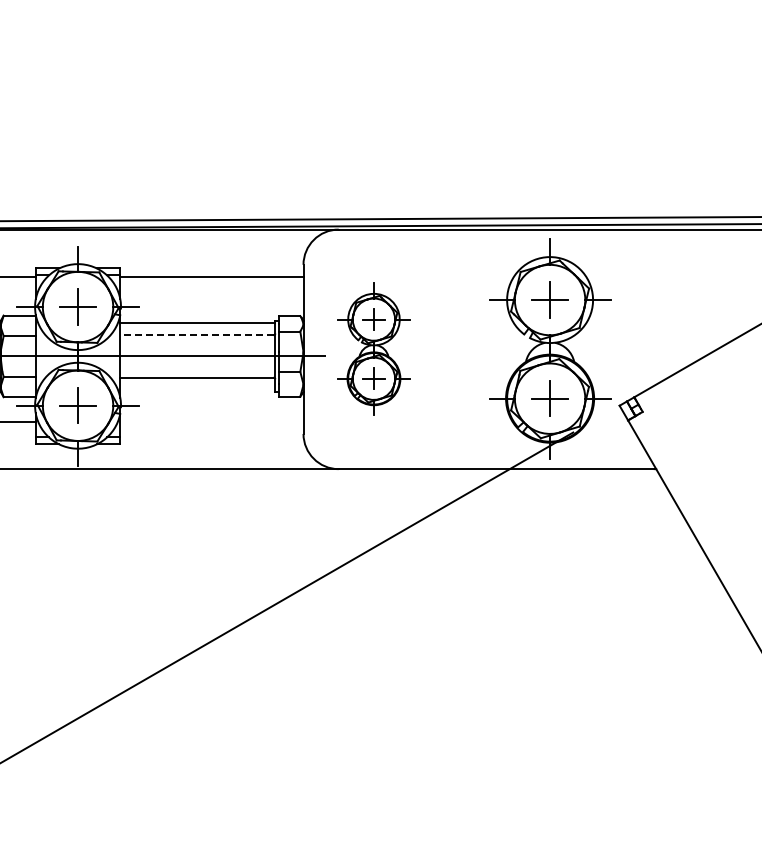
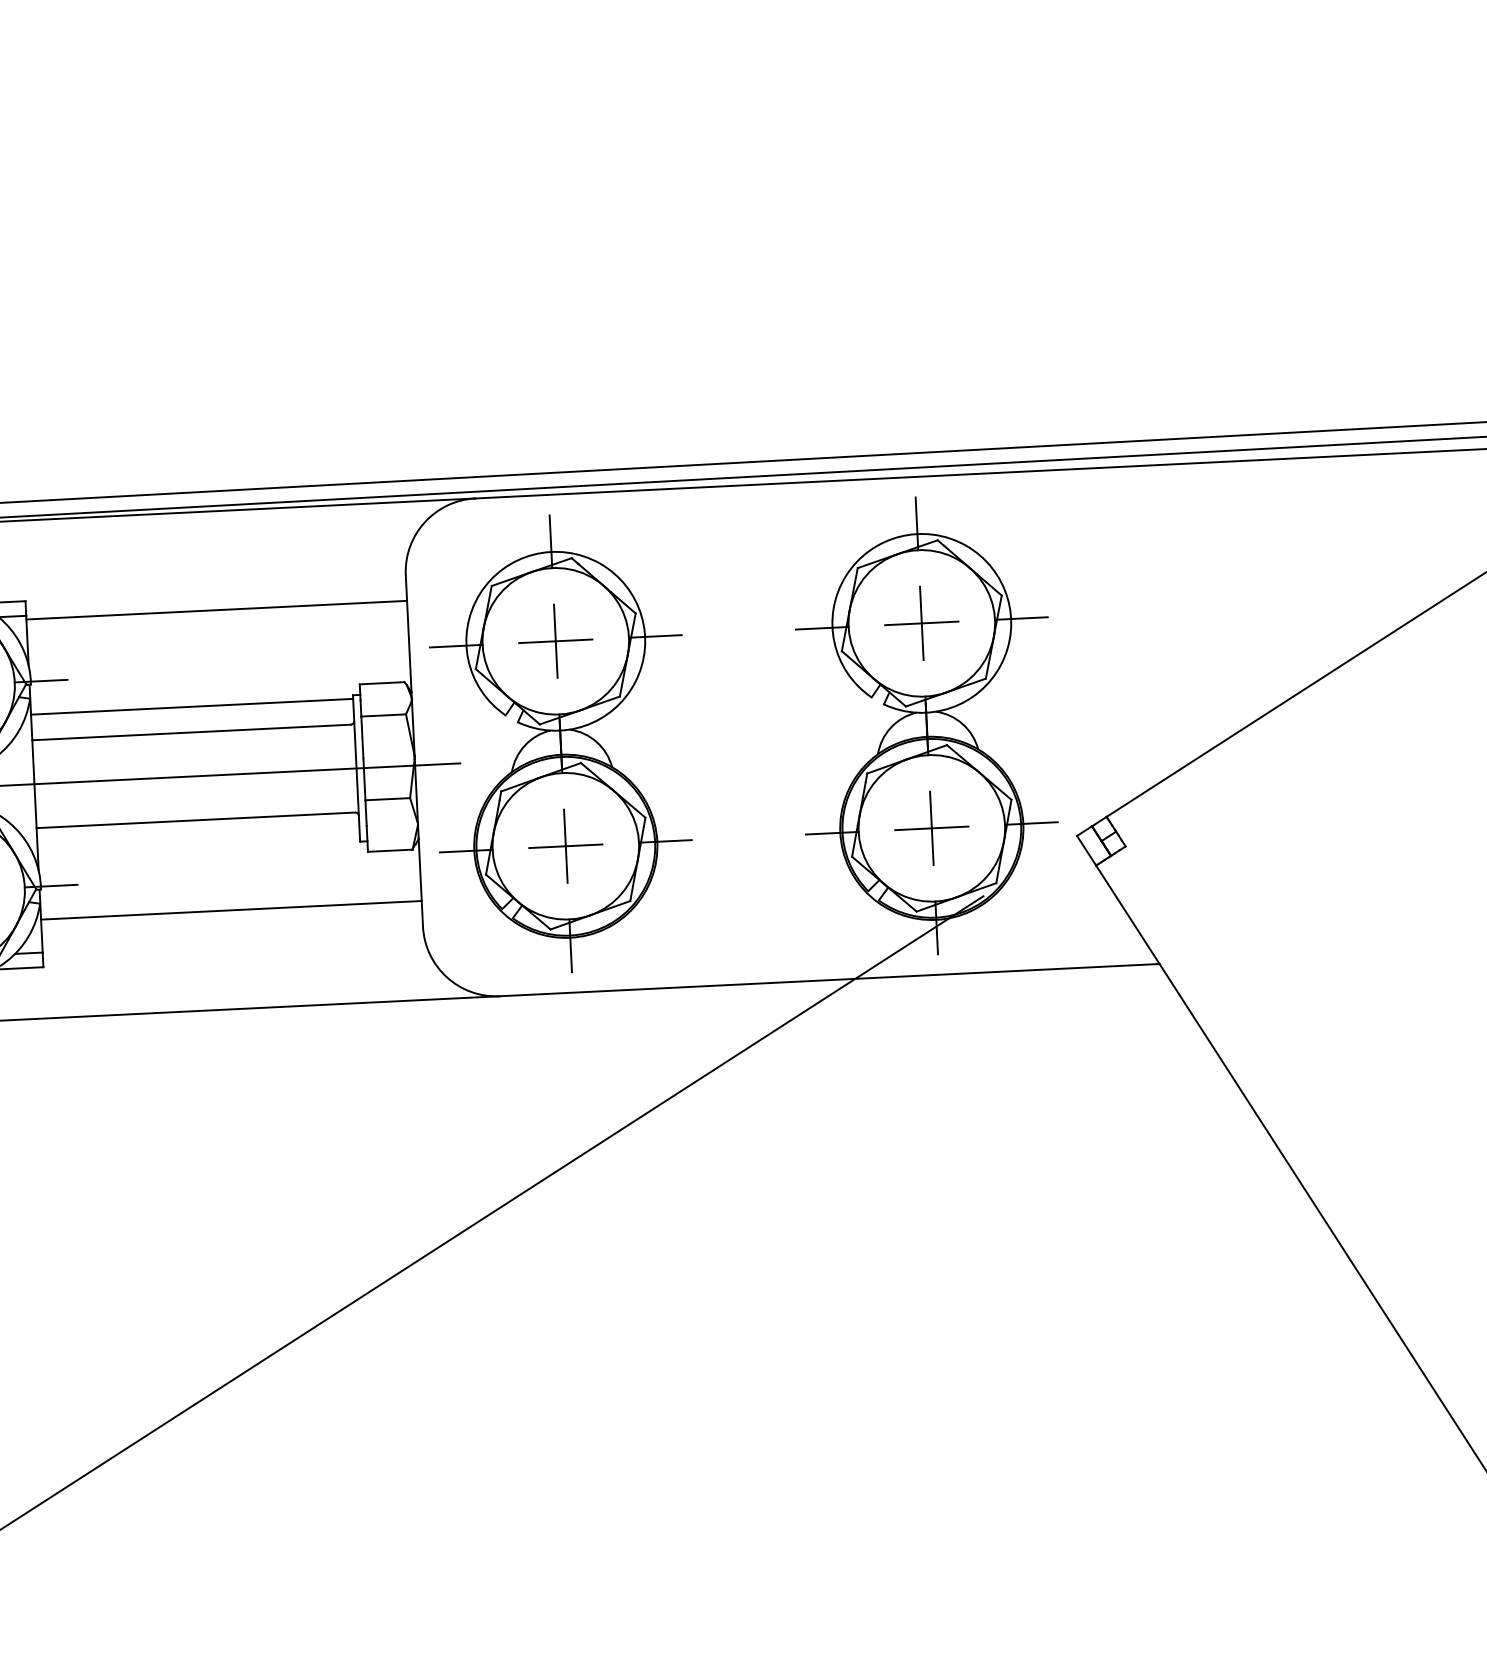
line: (196, 335) -> (190, 732), dashed -> solid
part: (373, 348) -> (559, 741), size x1.67
line: (211, 421) -> (230, 910), added

